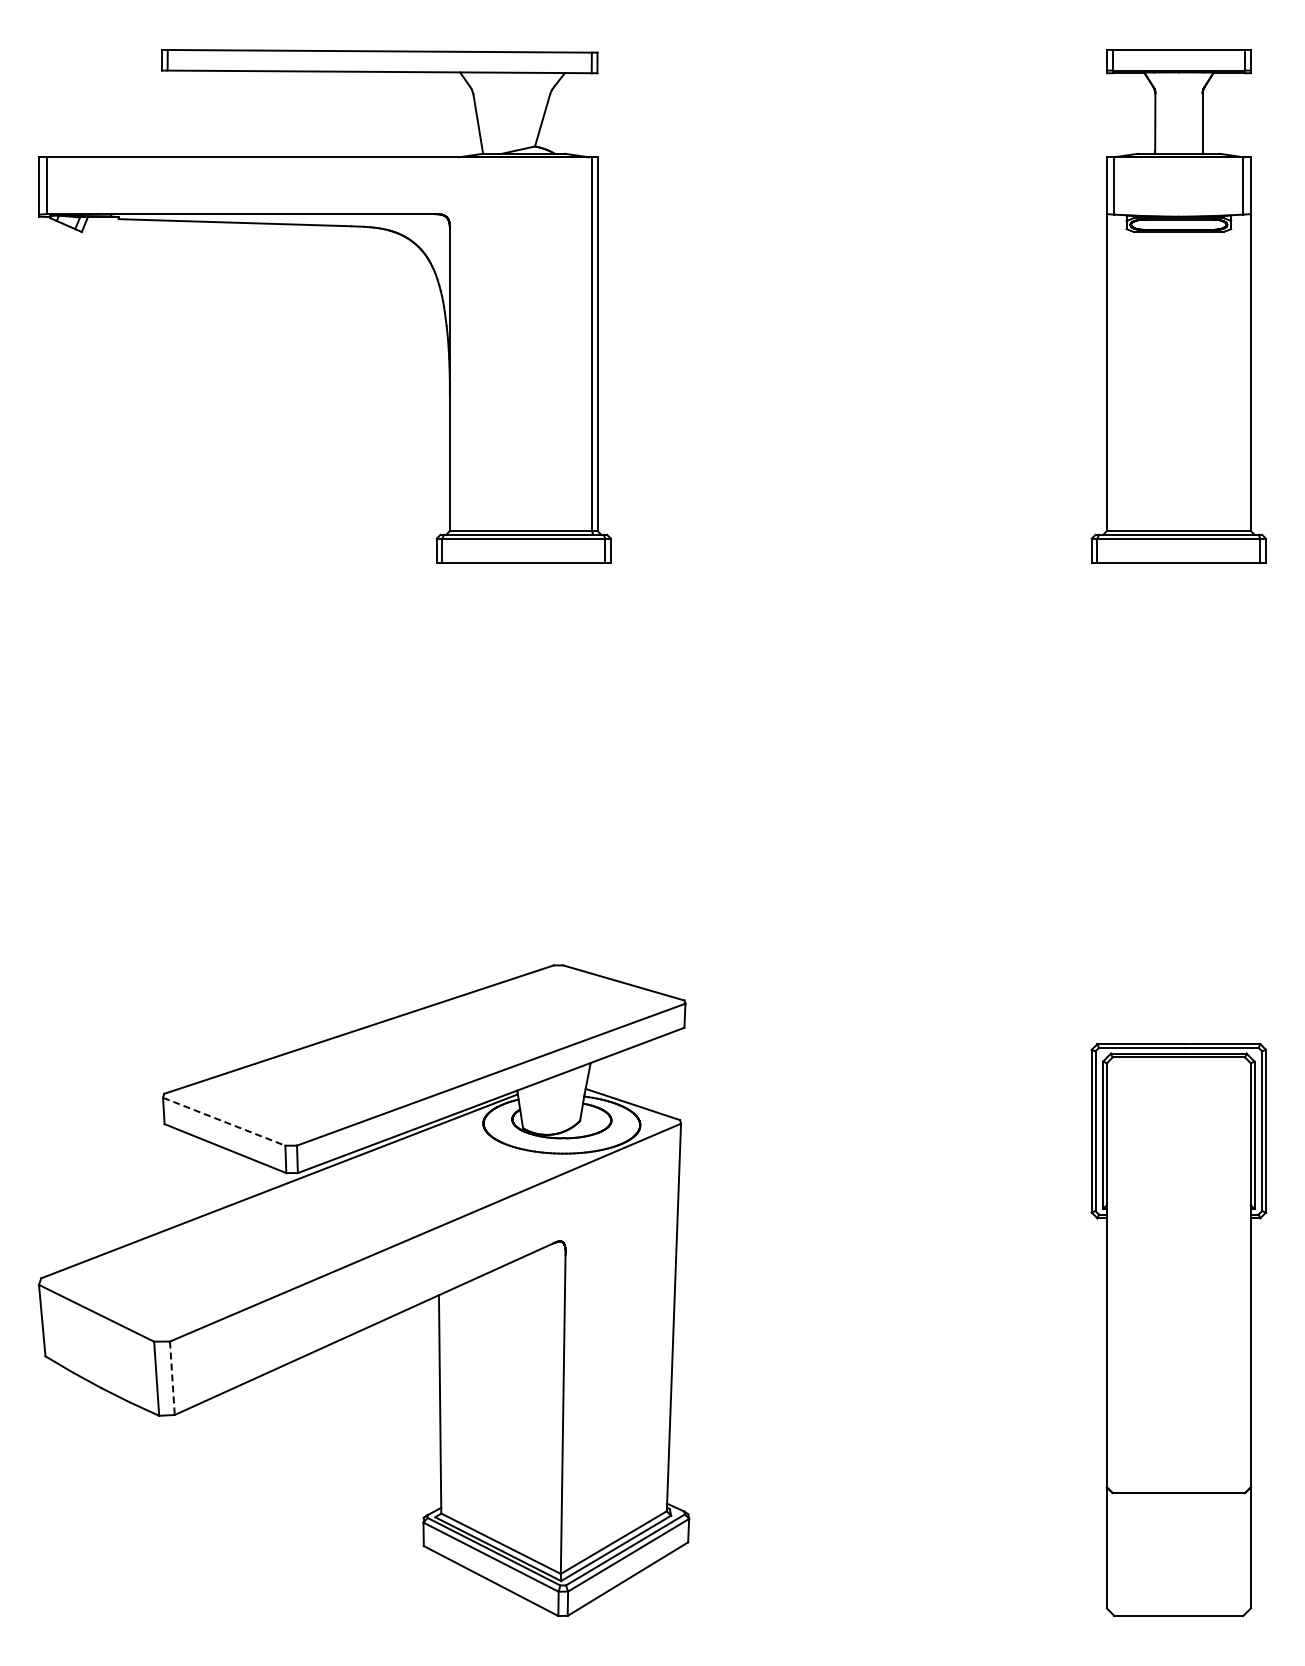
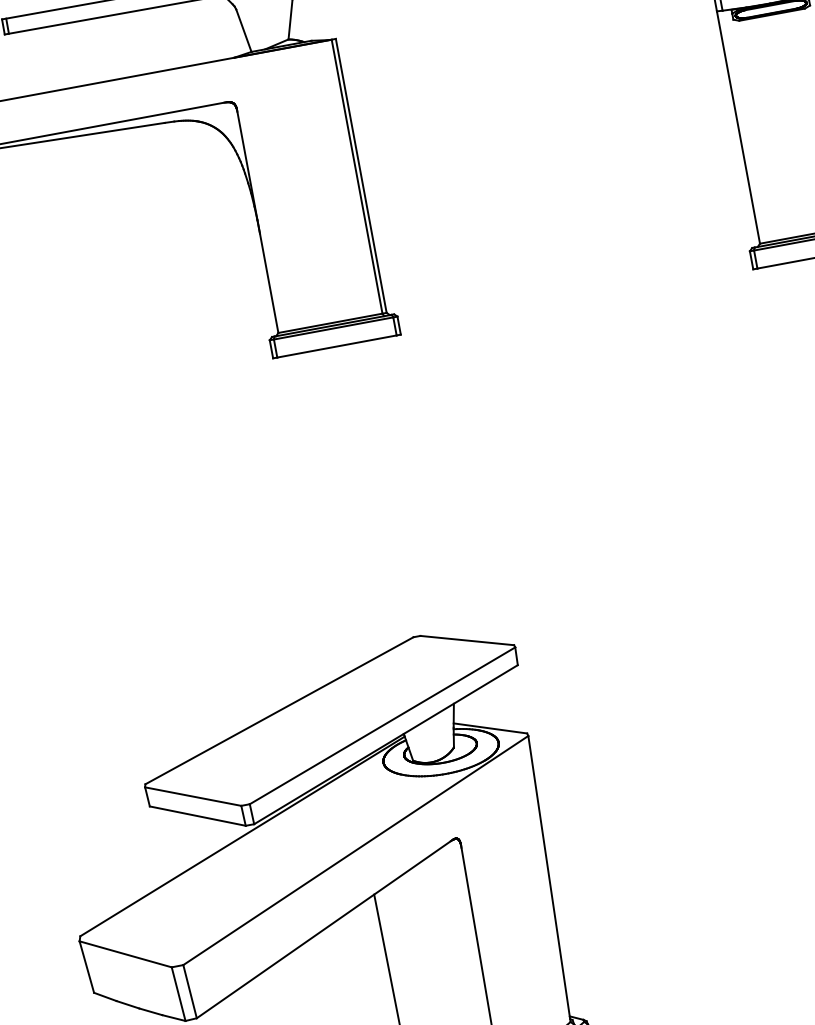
line: (224, 1121) -> (193, 796), dashed -> solid
line: (172, 1378) -> (190, 991), dashed -> solid

